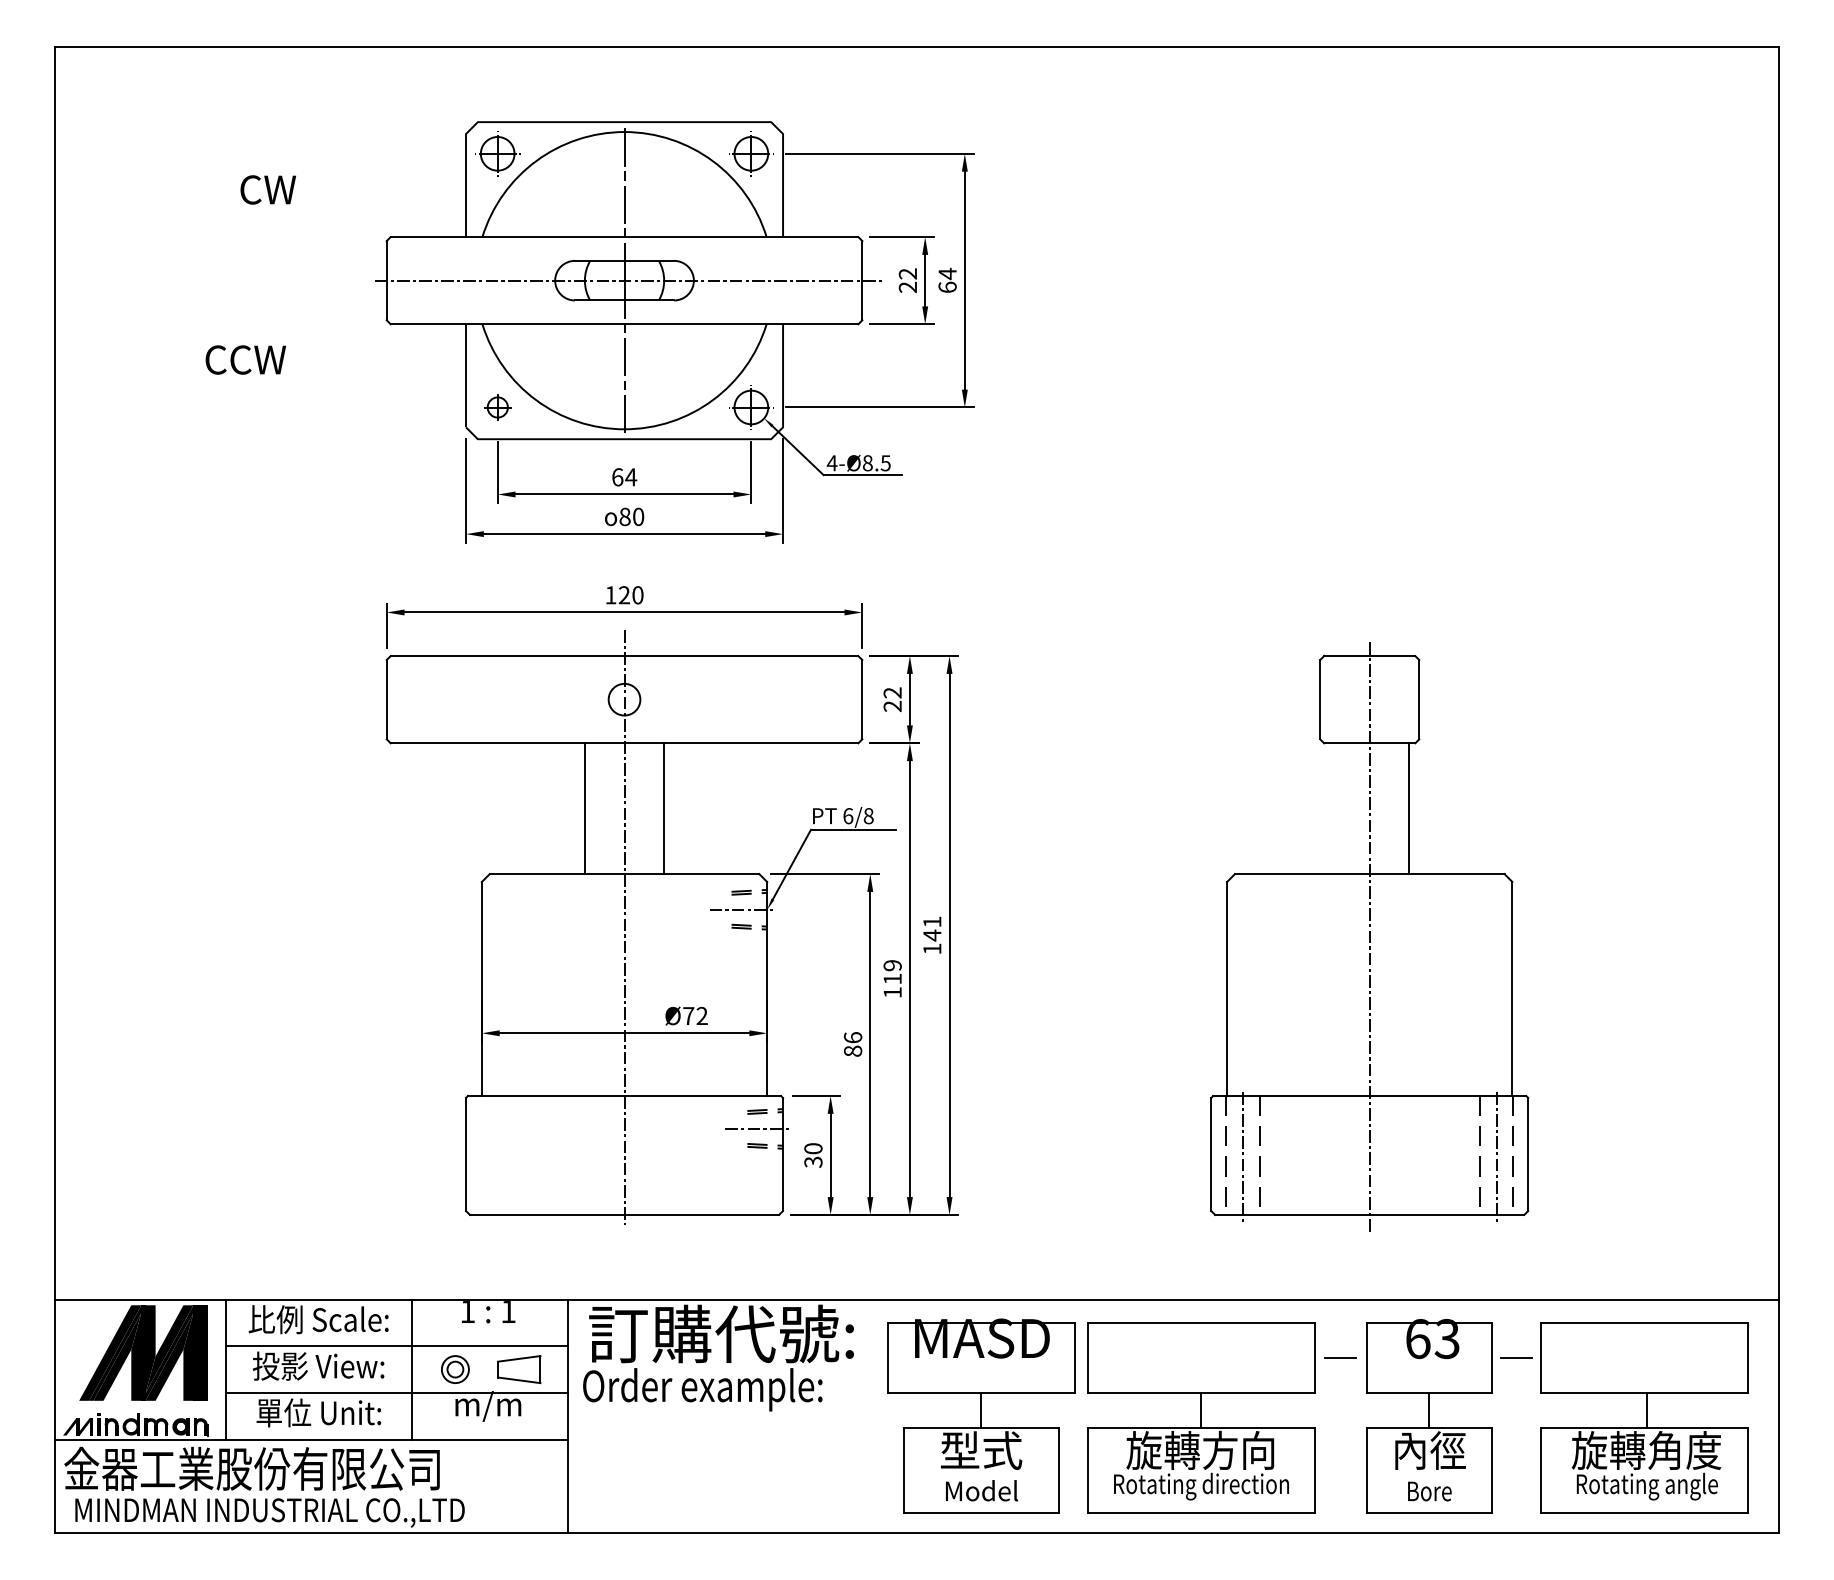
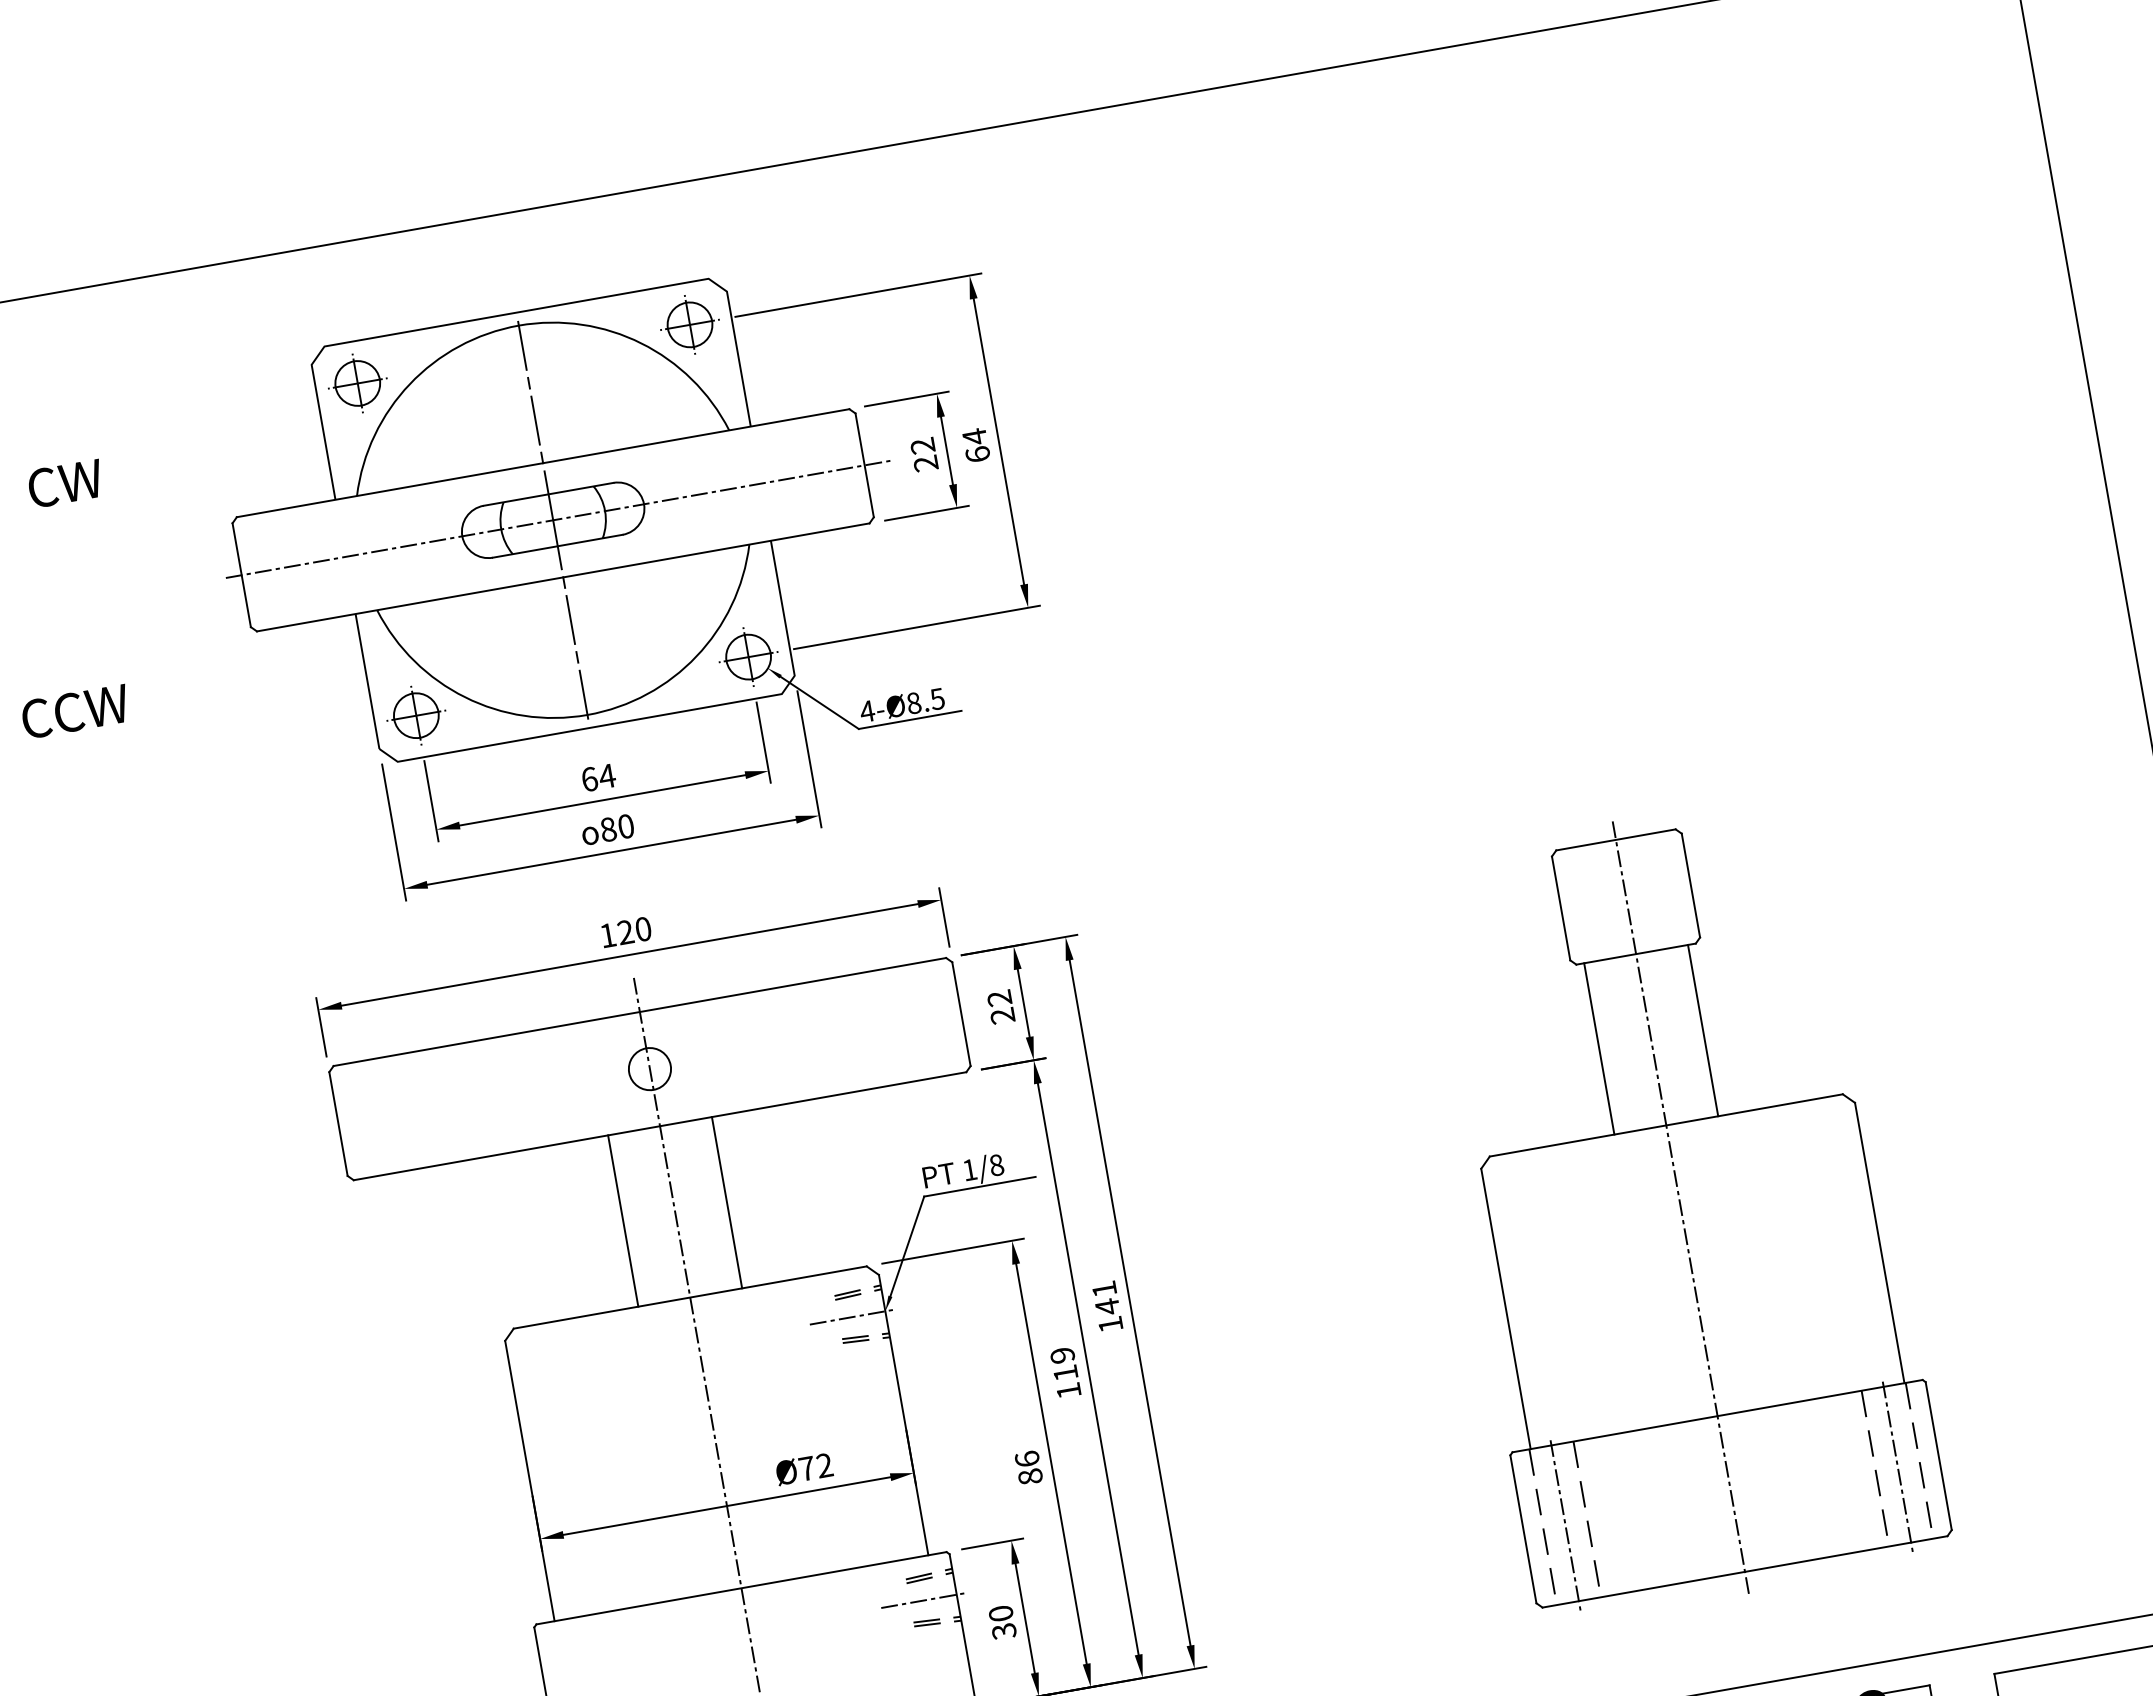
part: (497, 407) -> (416, 715), size x1.67
line: (1330, 808) -> (1599, 1048), added
text: (848, 816) -> (970, 1170), 6/8 -> 1/8

